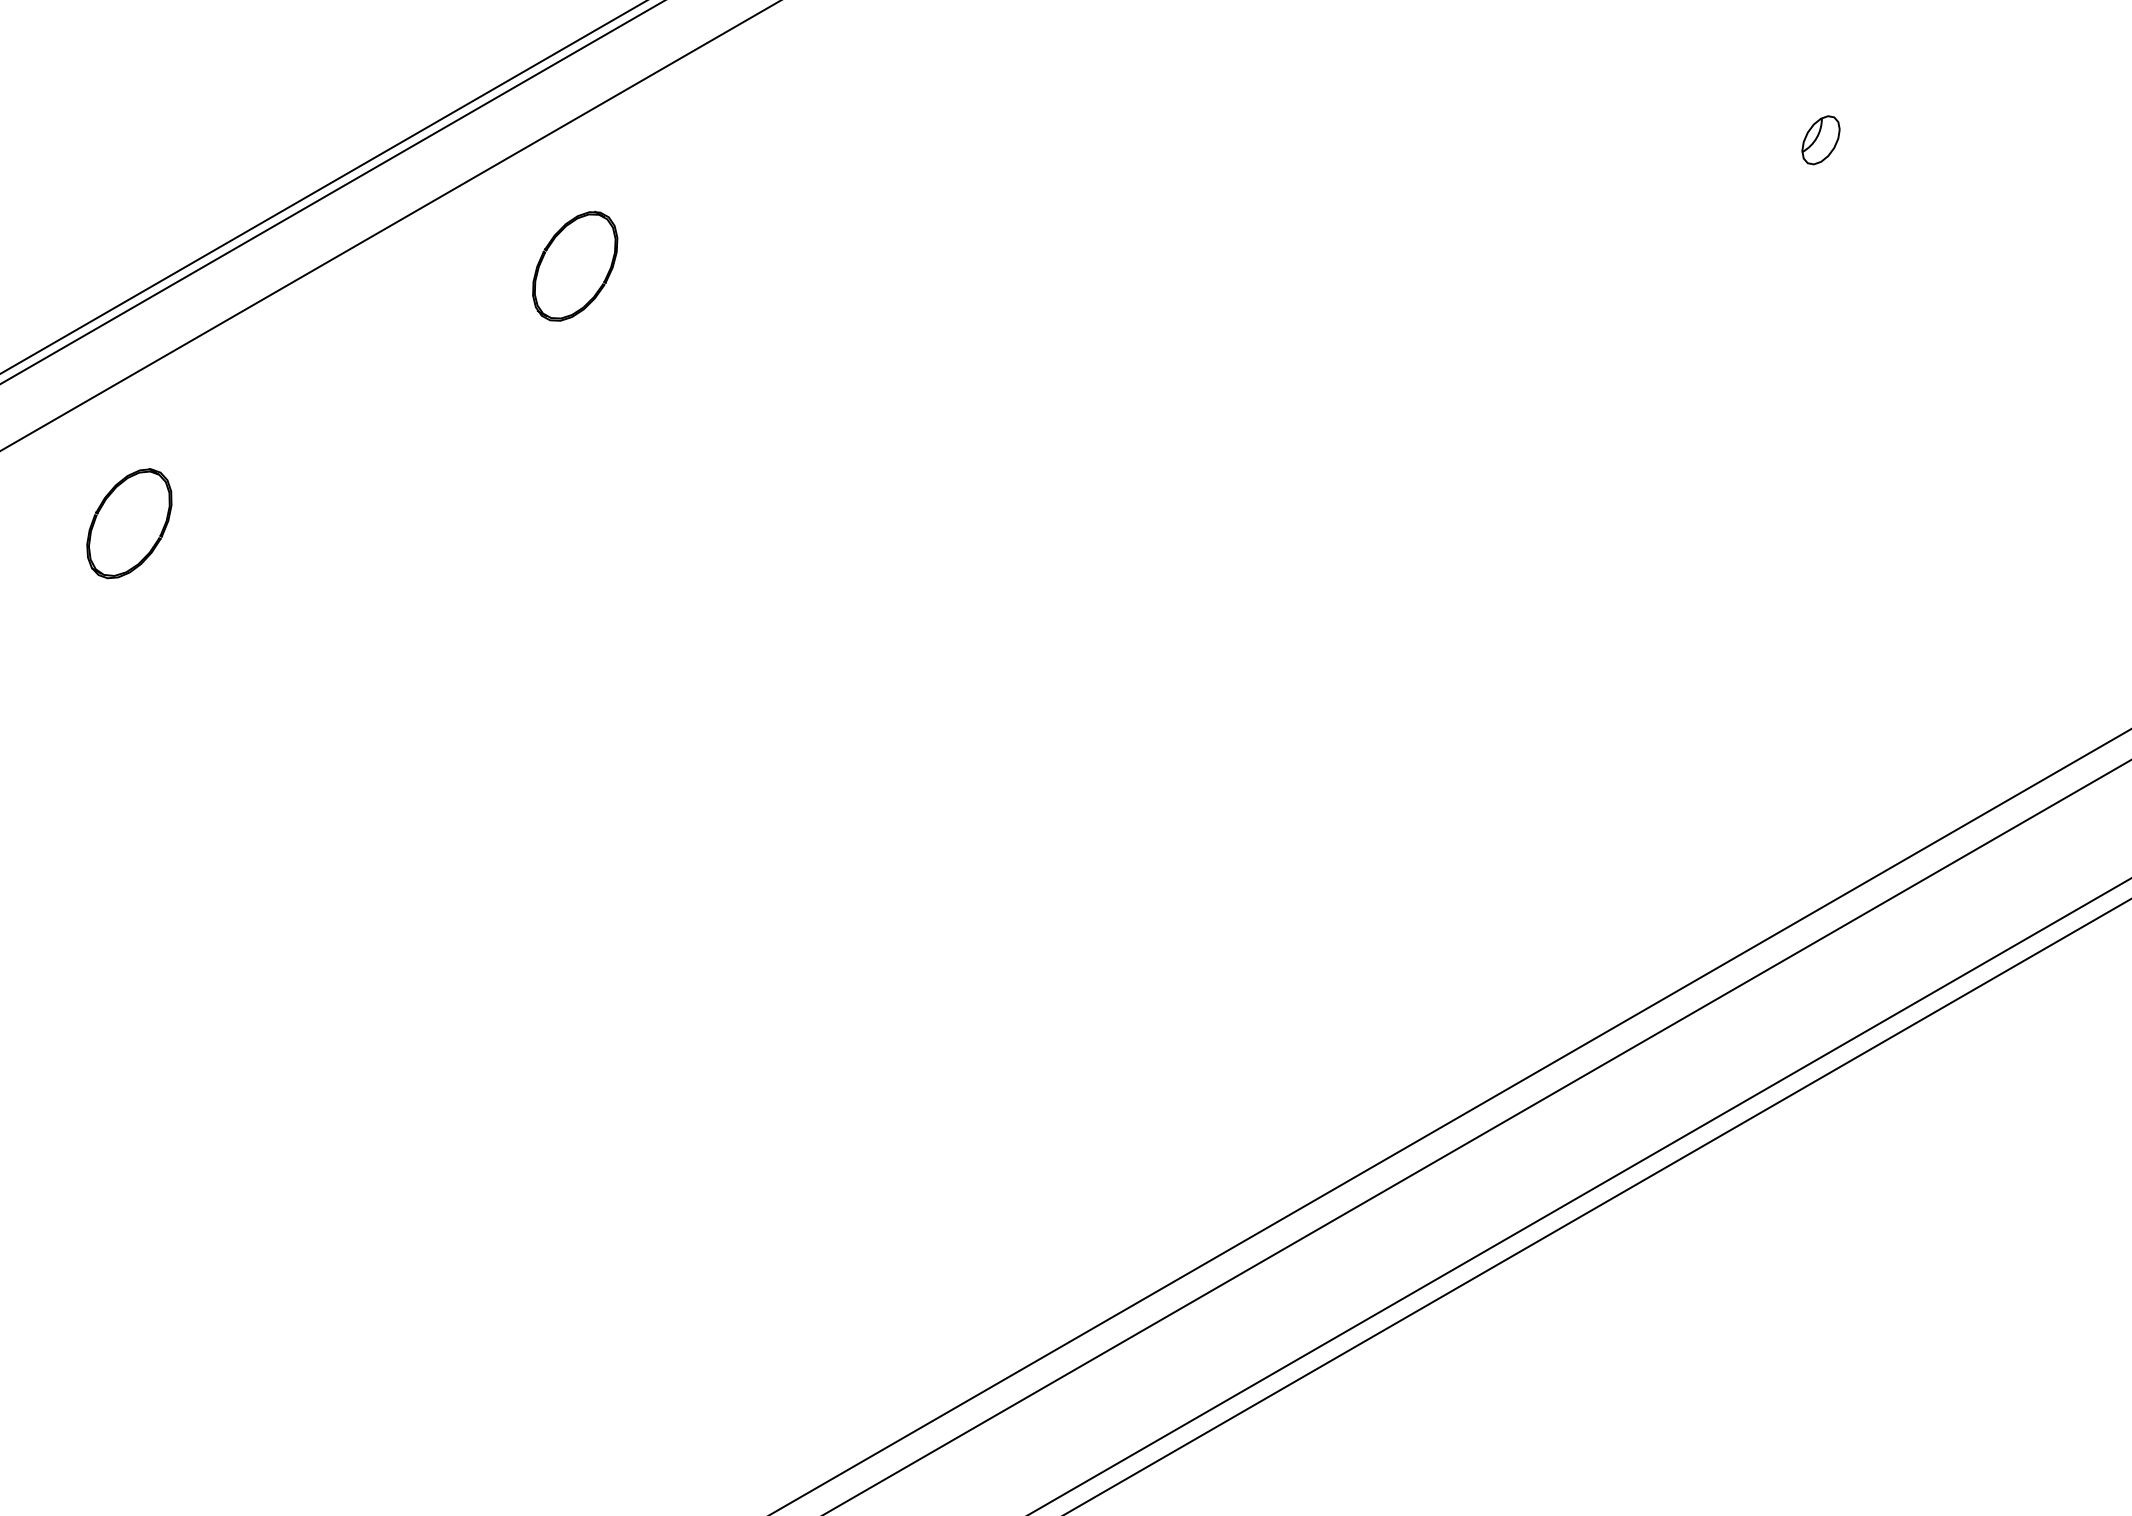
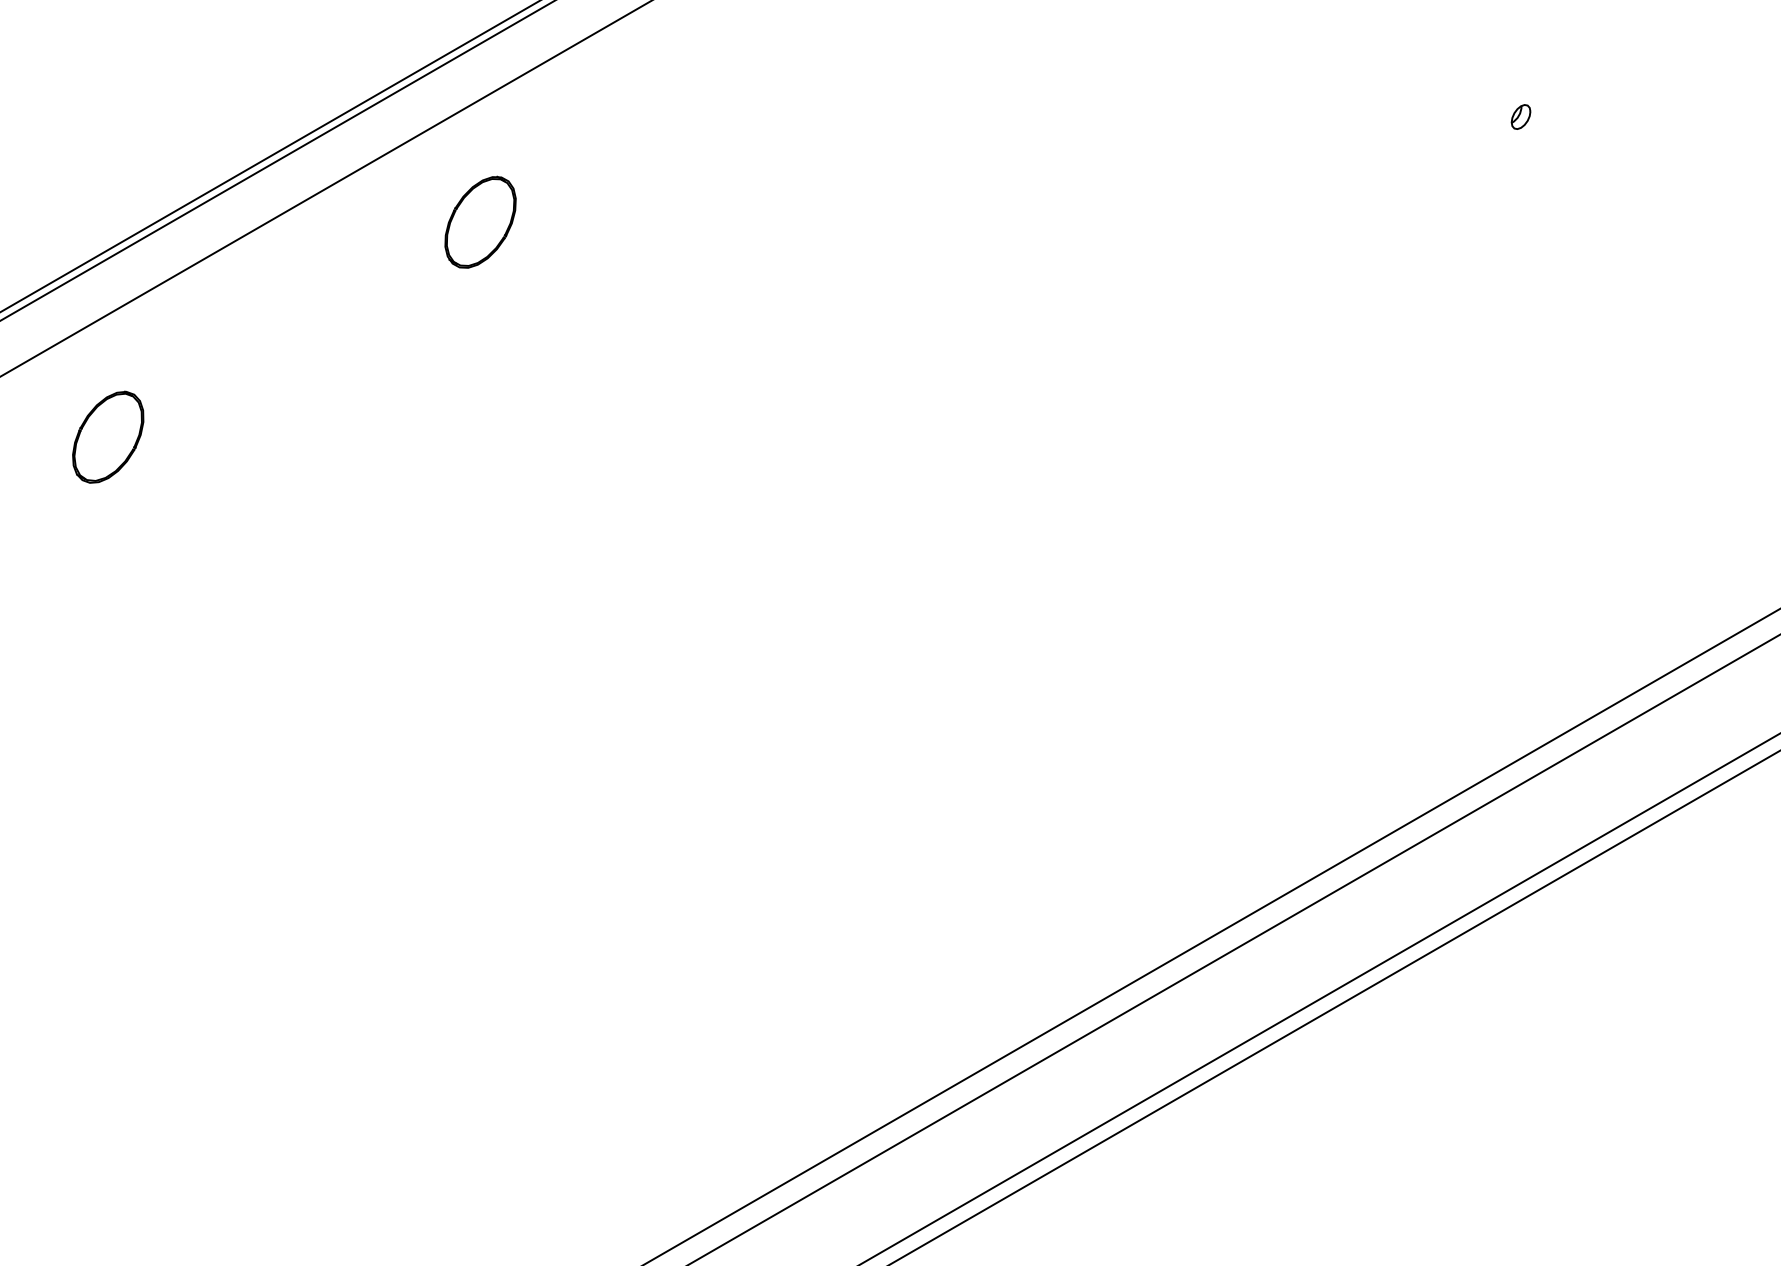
part: (1820, 139) -> (1520, 116), size x0.6

